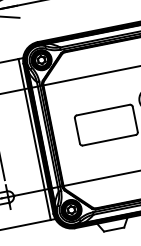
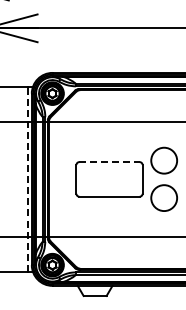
line: (104, 110) -> (110, 162), solid -> dashed
line: (34, 138) -> (27, 178), solid -> dashed

